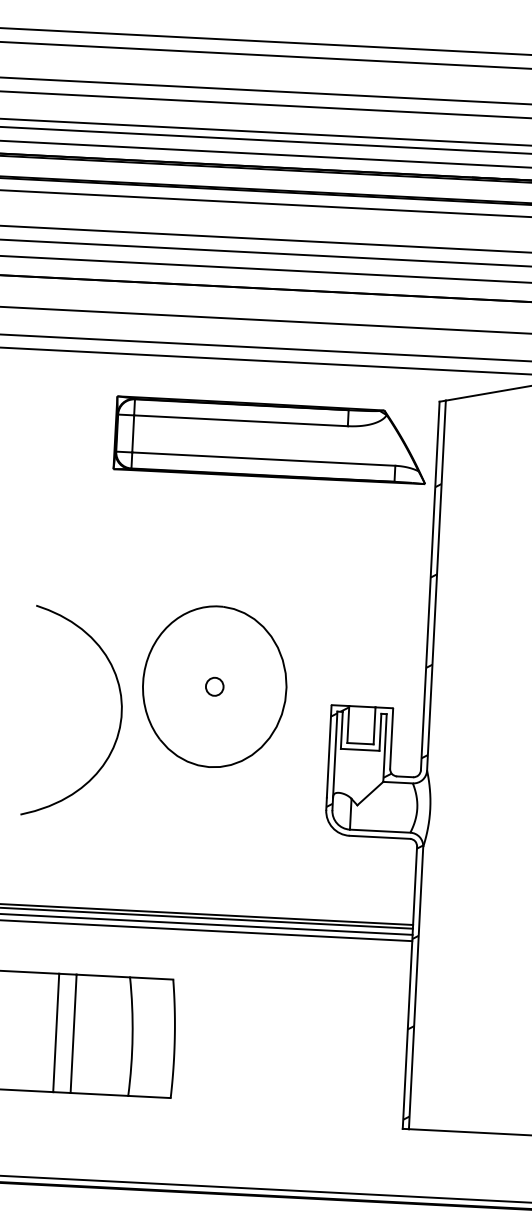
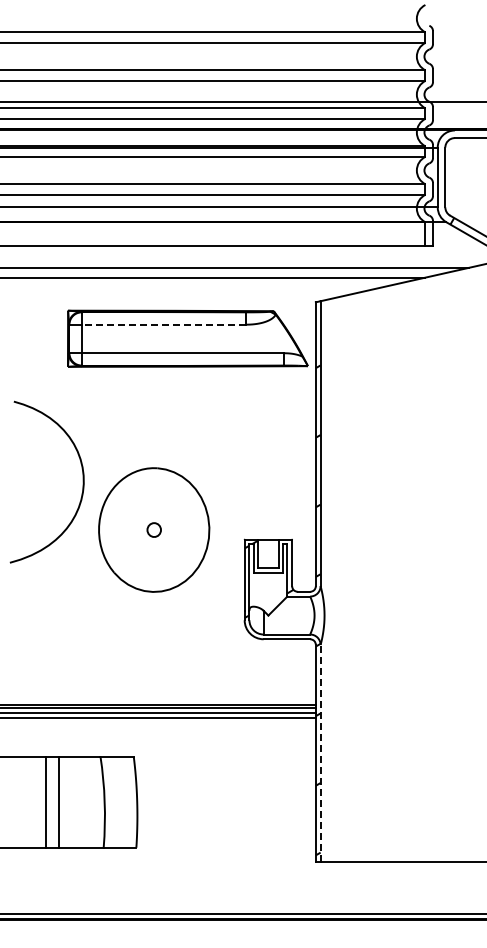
line: (240, 420) -> (163, 324), solid -> dashed
curve: (120, 713) -> (82, 481), moved
line: (415, 987) -> (320, 753), solid -> dashed

